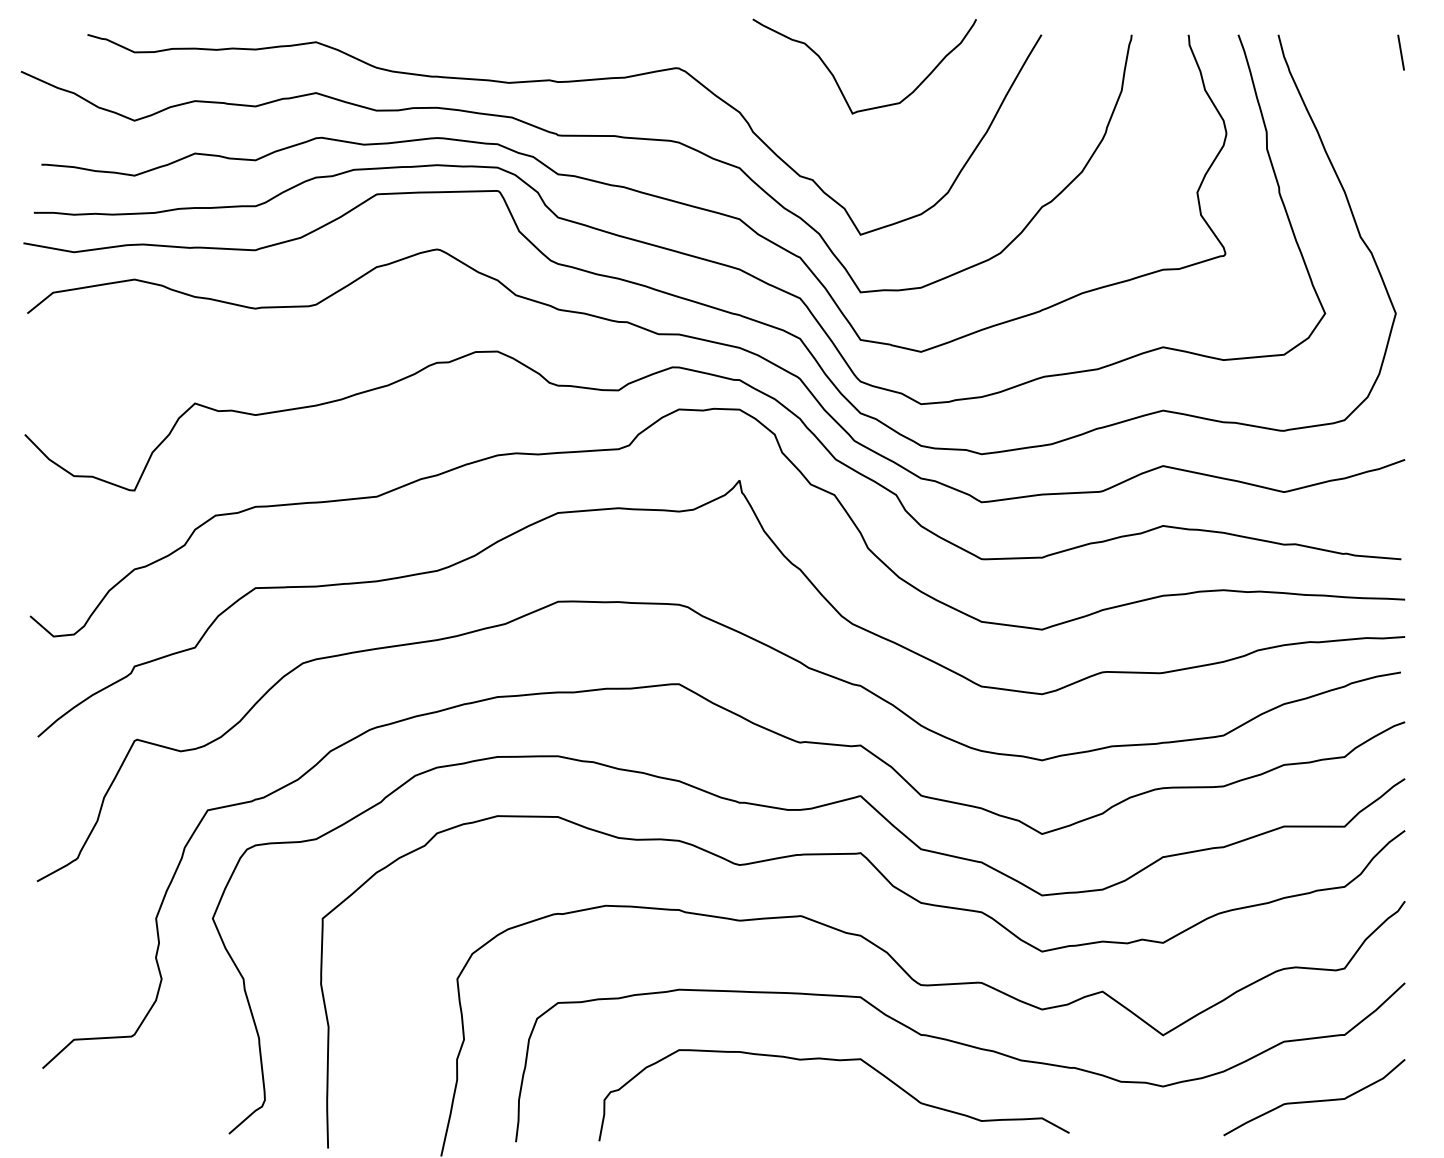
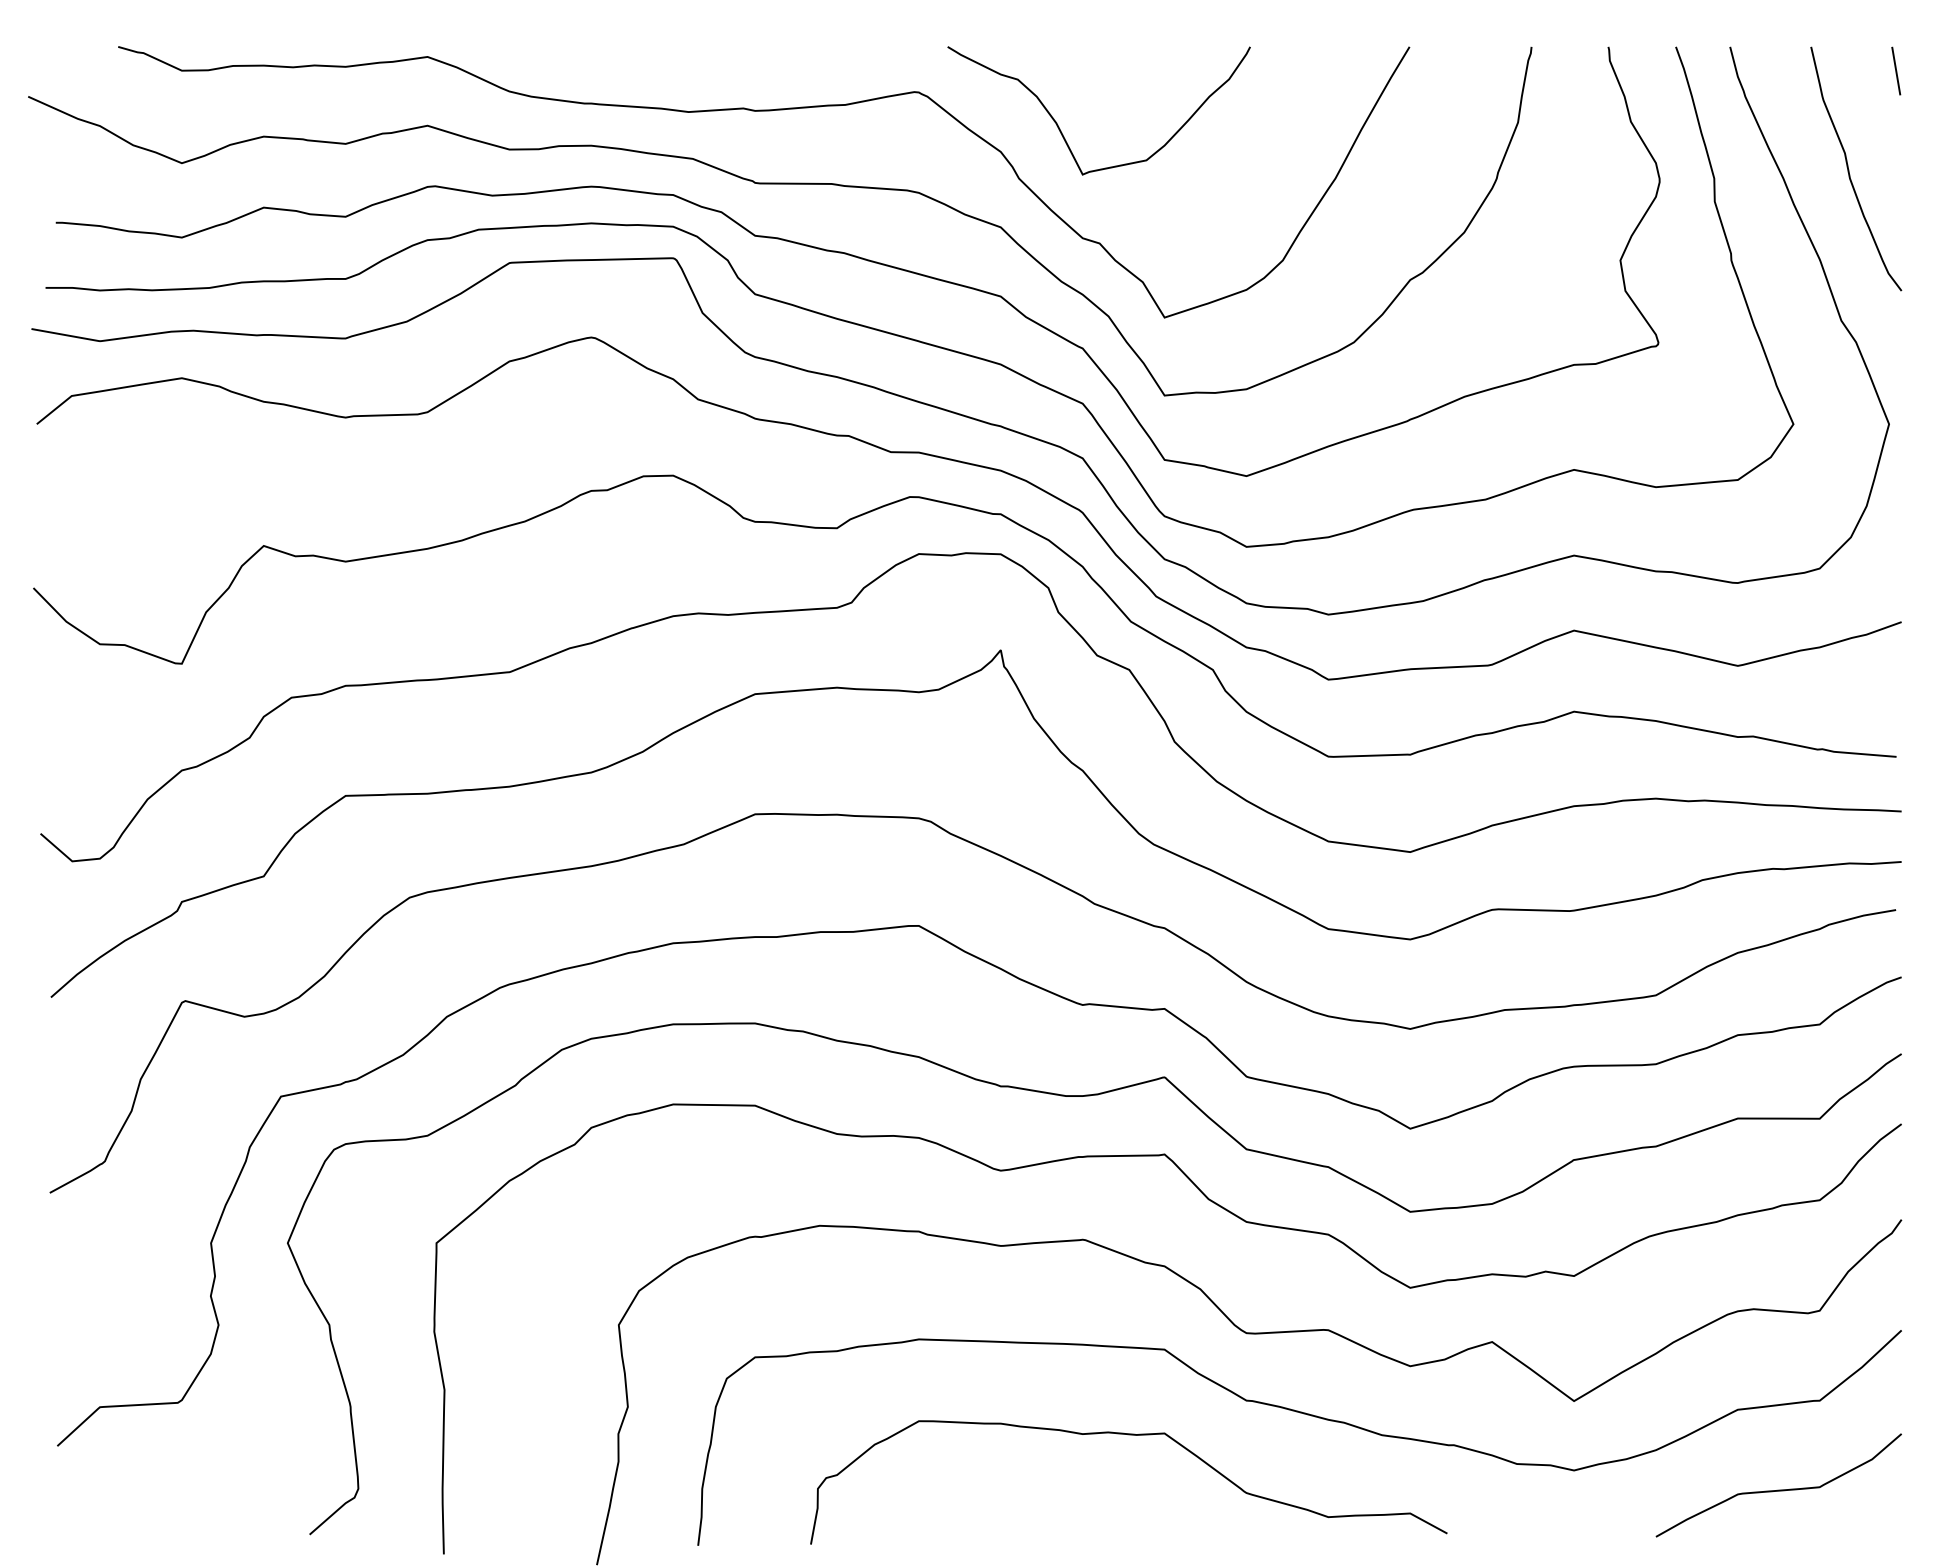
curve: (836, 79) -> (1060, 128), moved
curve: (1366, 125) -> (1849, 169), added

